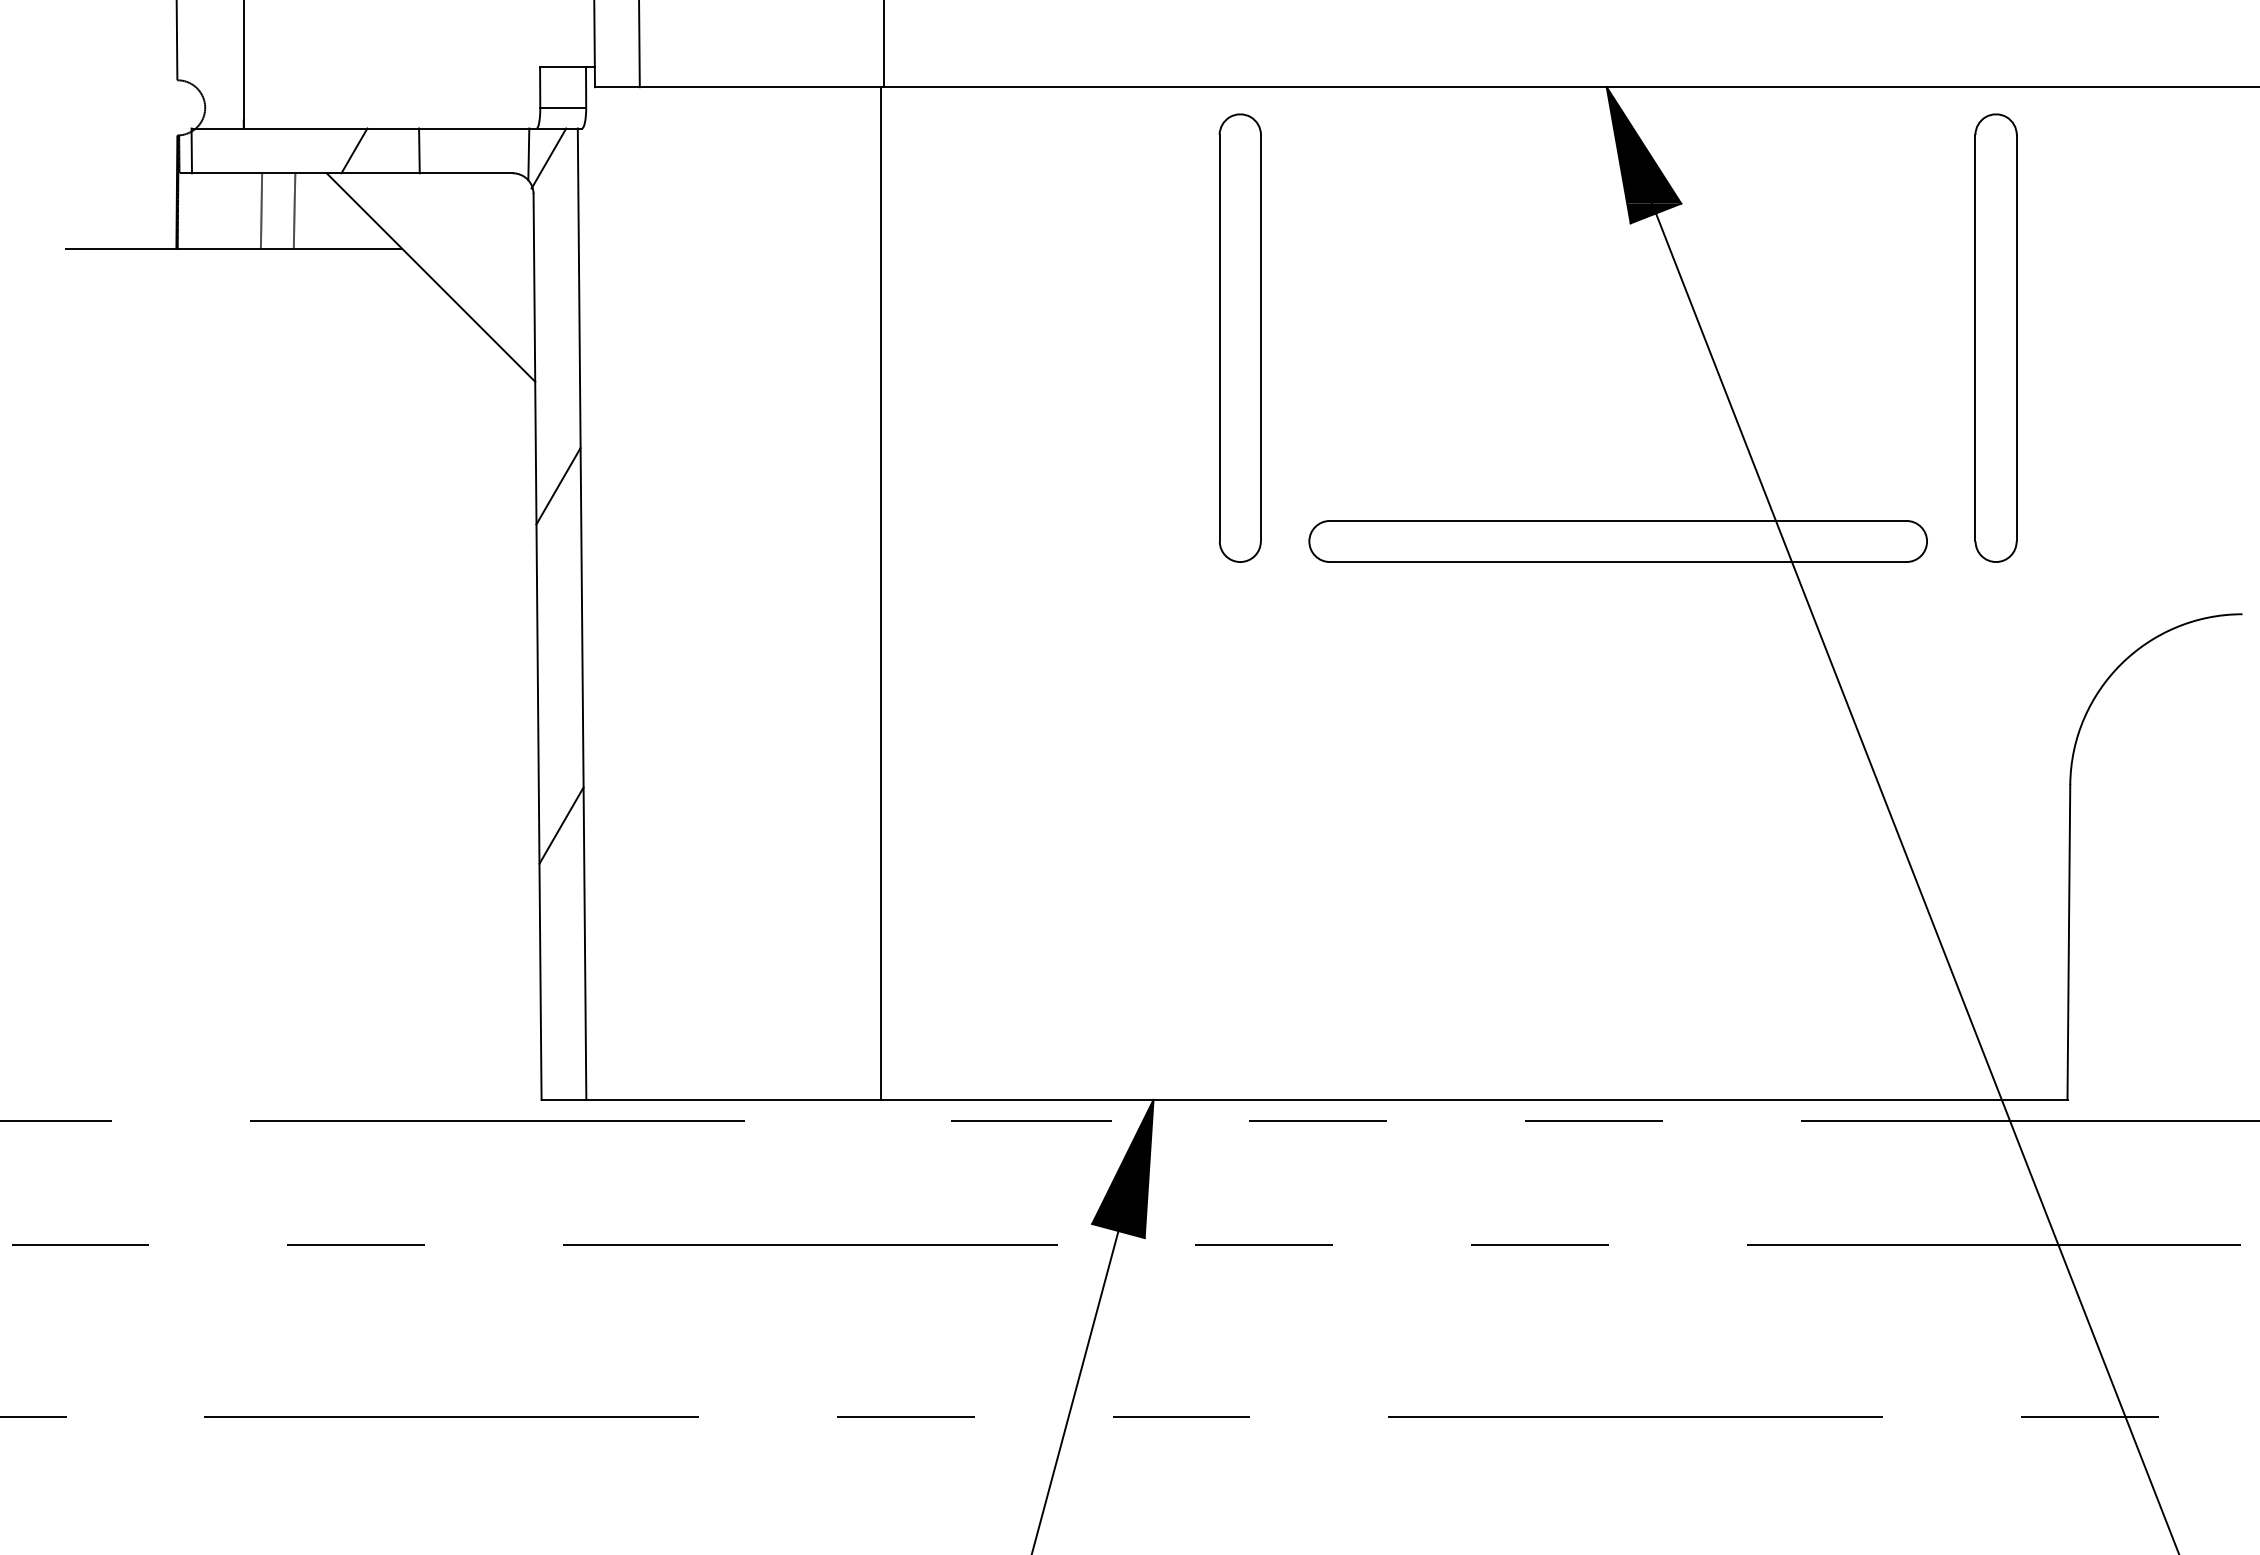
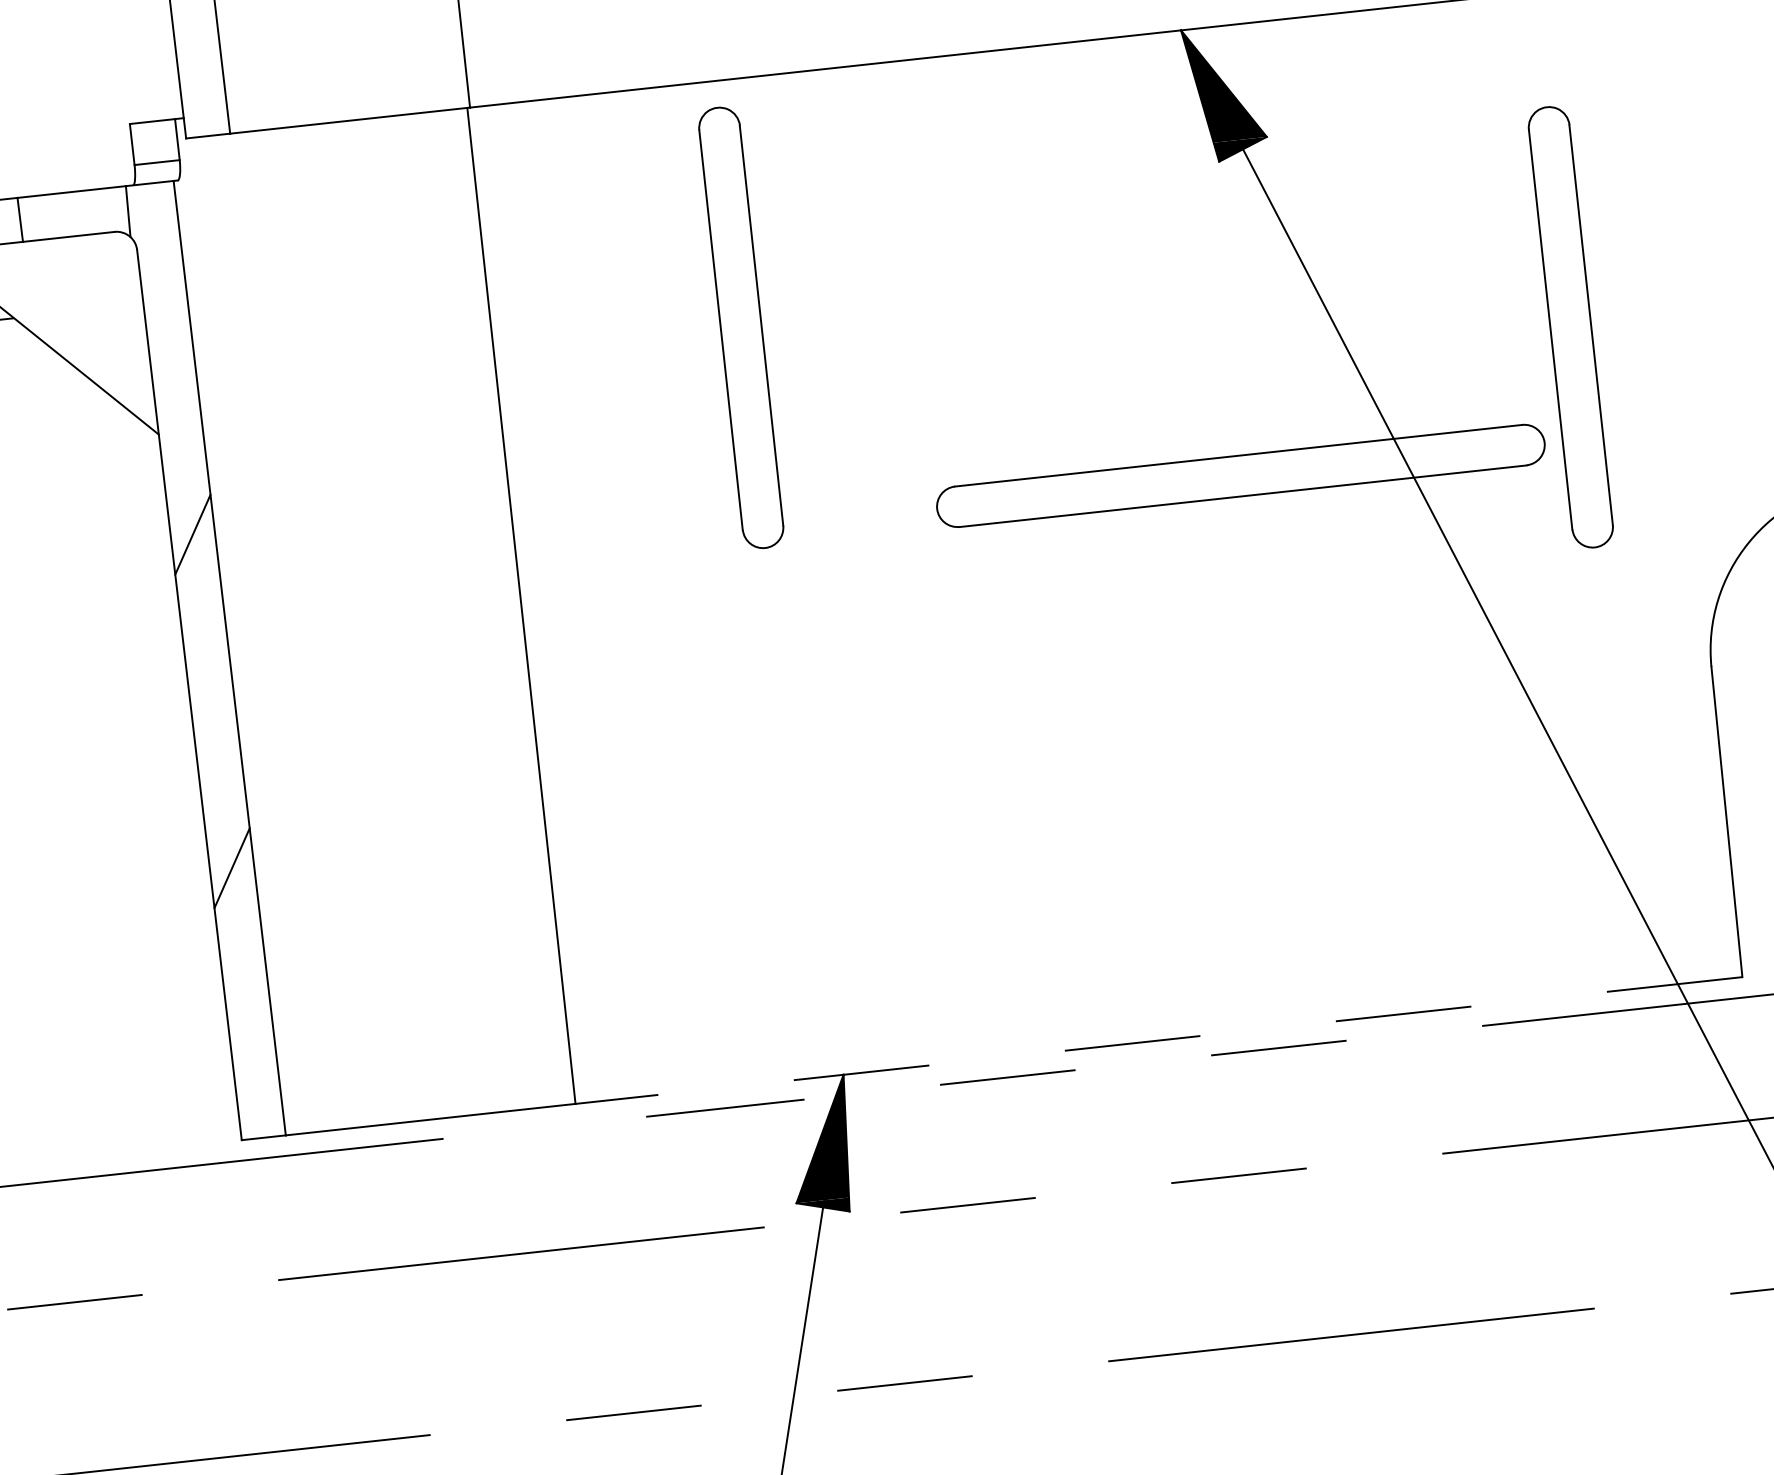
line: (548, 158) -> (148, 213), removed
part: (1239, 337) -> (740, 327), moved
part: (1995, 337) -> (1570, 326), moved
line: (1473, 1099) -> (1158, 1040), solid -> dashed

